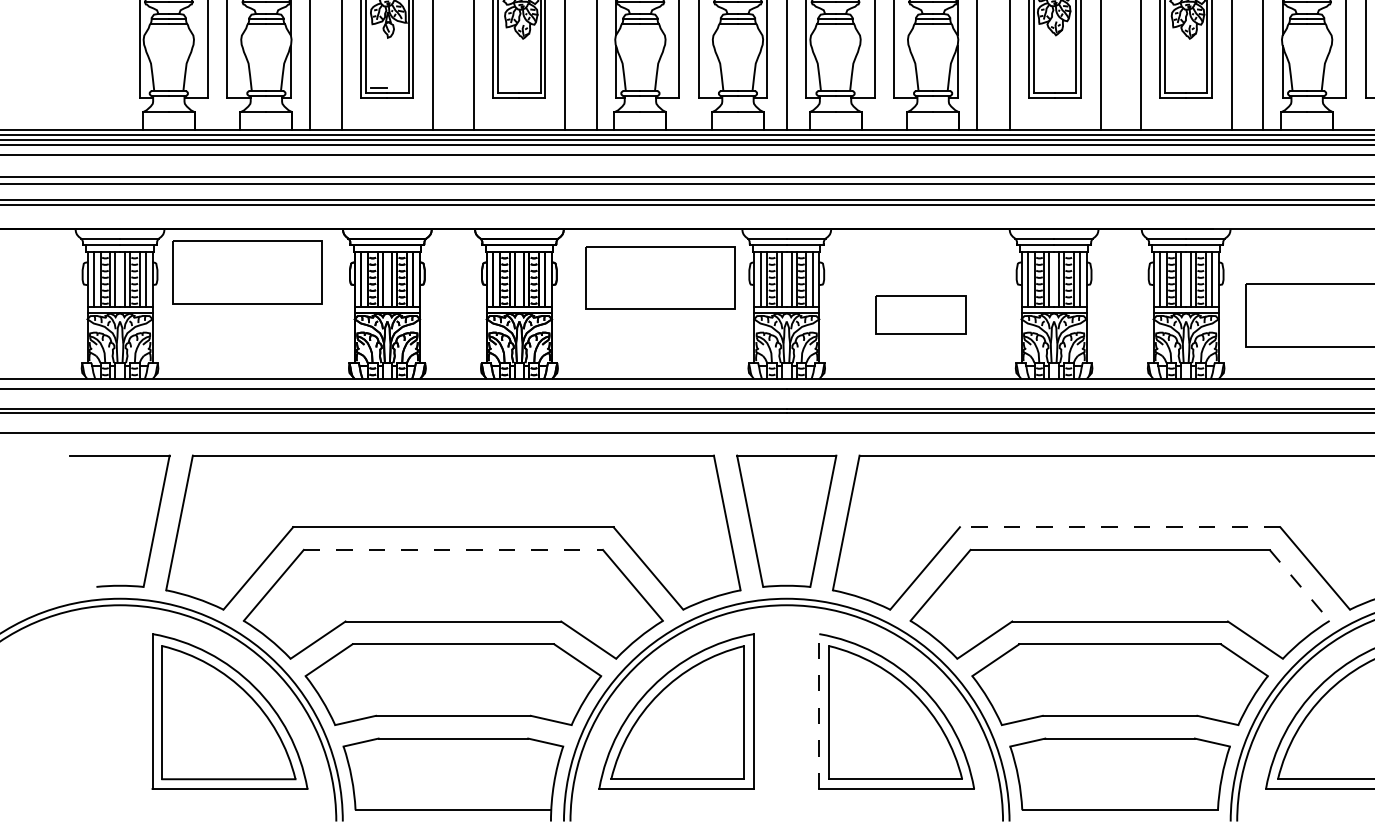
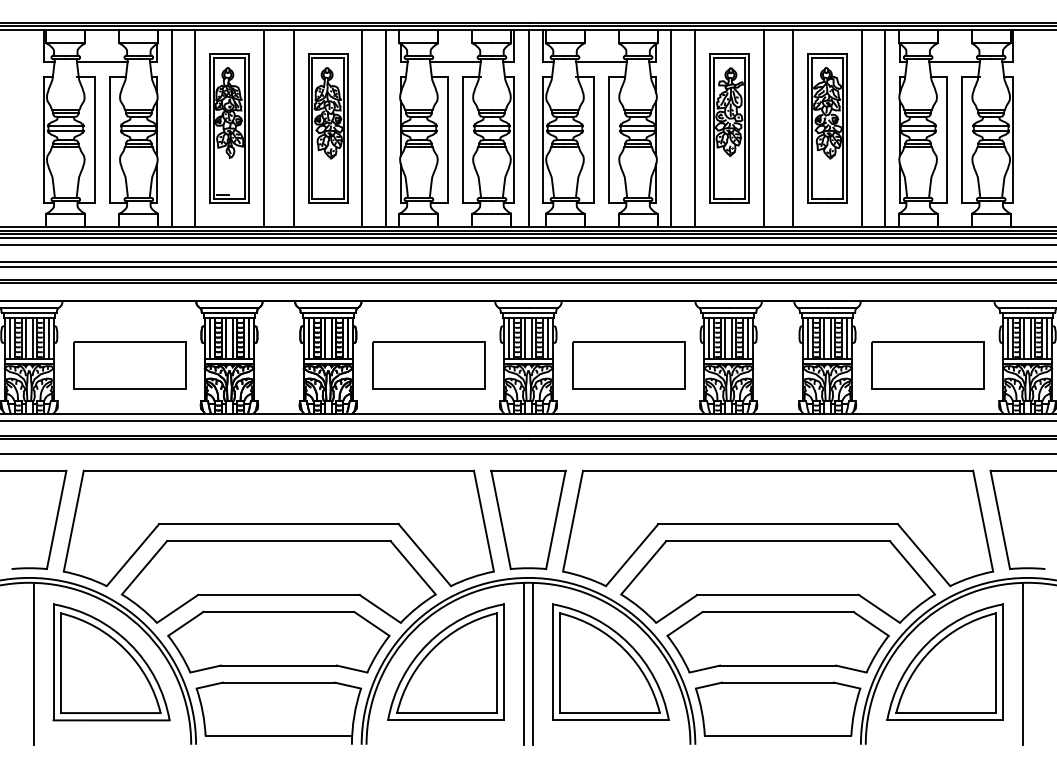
part: (247, 272) -> (129, 365), moved
part: (659, 277) -> (428, 365), moved
part: (920, 315) -> (628, 365), size x1.67
line: (1120, 527) -> (778, 524), dashed -> solid
line: (454, 550) -> (279, 541), dashed -> solid
line: (1299, 584) -> (912, 567), dashed -> solid
line: (818, 710) -> (552, 661), dashed -> solid
line: (127, 713) -> (34, 663), added
line: (780, 713) -> (523, 663), added
line: (793, 713) -> (533, 663), added

